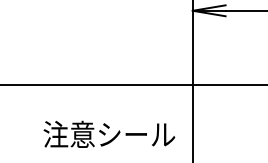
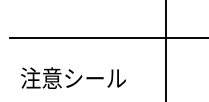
text: (109, 133) -> (73, 77), moved

